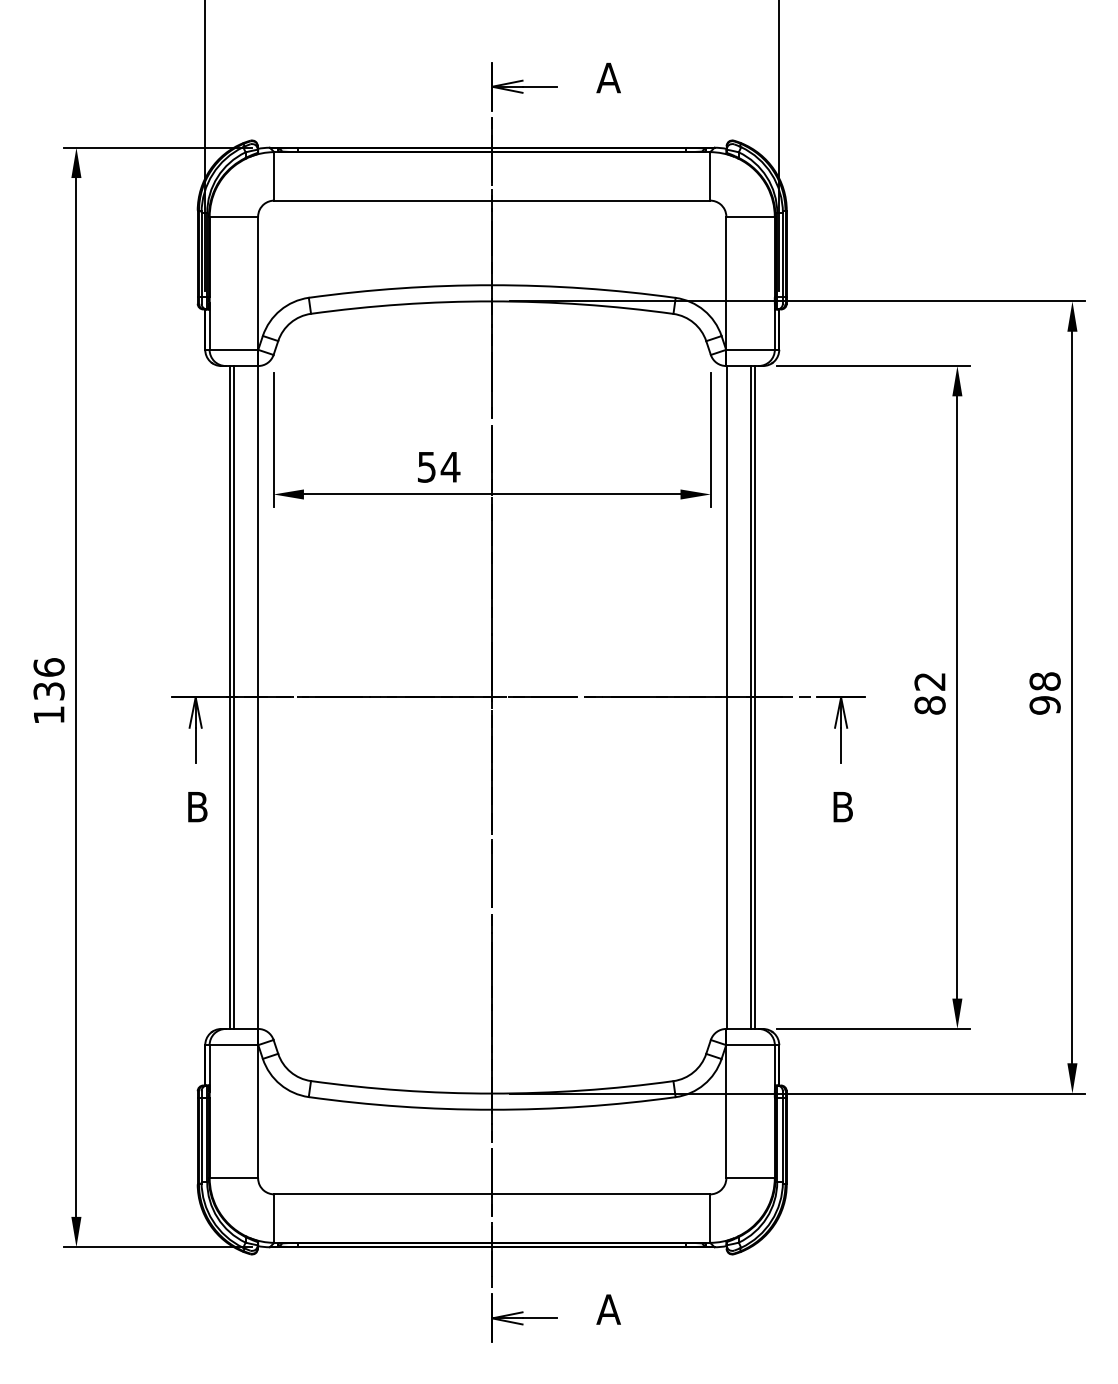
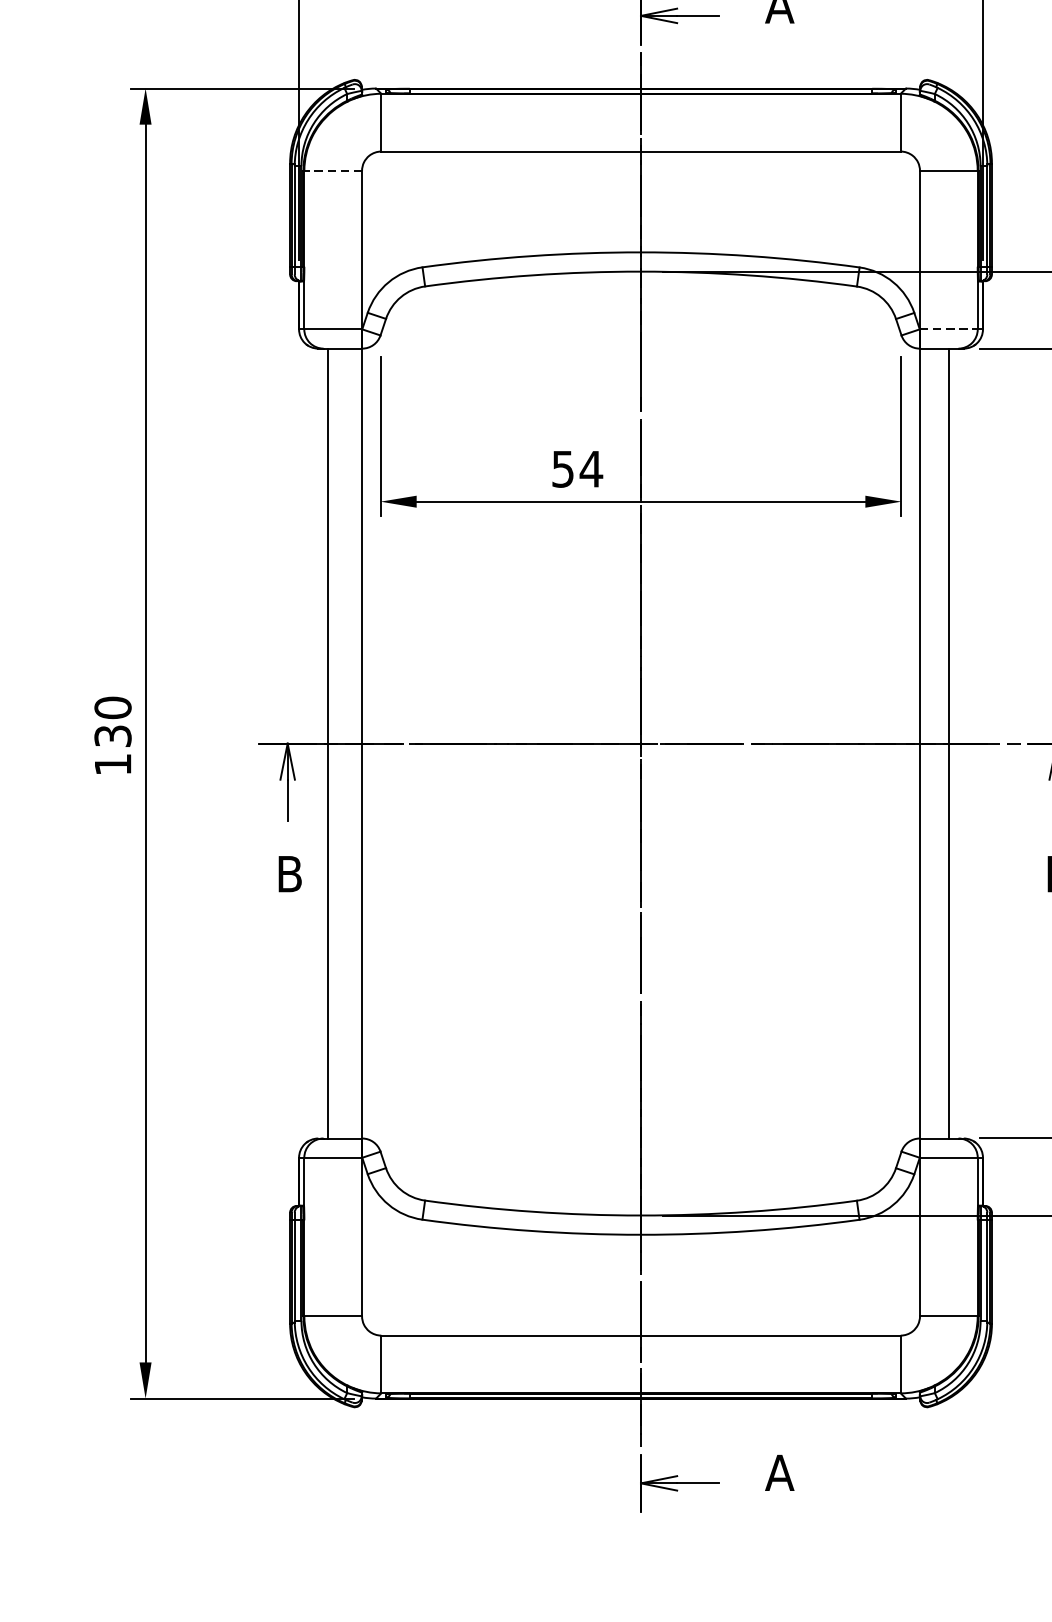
line: (233, 216) -> (332, 170), solid -> dashed
line: (751, 349) -> (949, 328), solid -> dashed
text: (48, 667) -> (112, 707), 136 -> 130
line: (233, 697) -> (332, 743), removed
line: (754, 697) -> (953, 743), removed

